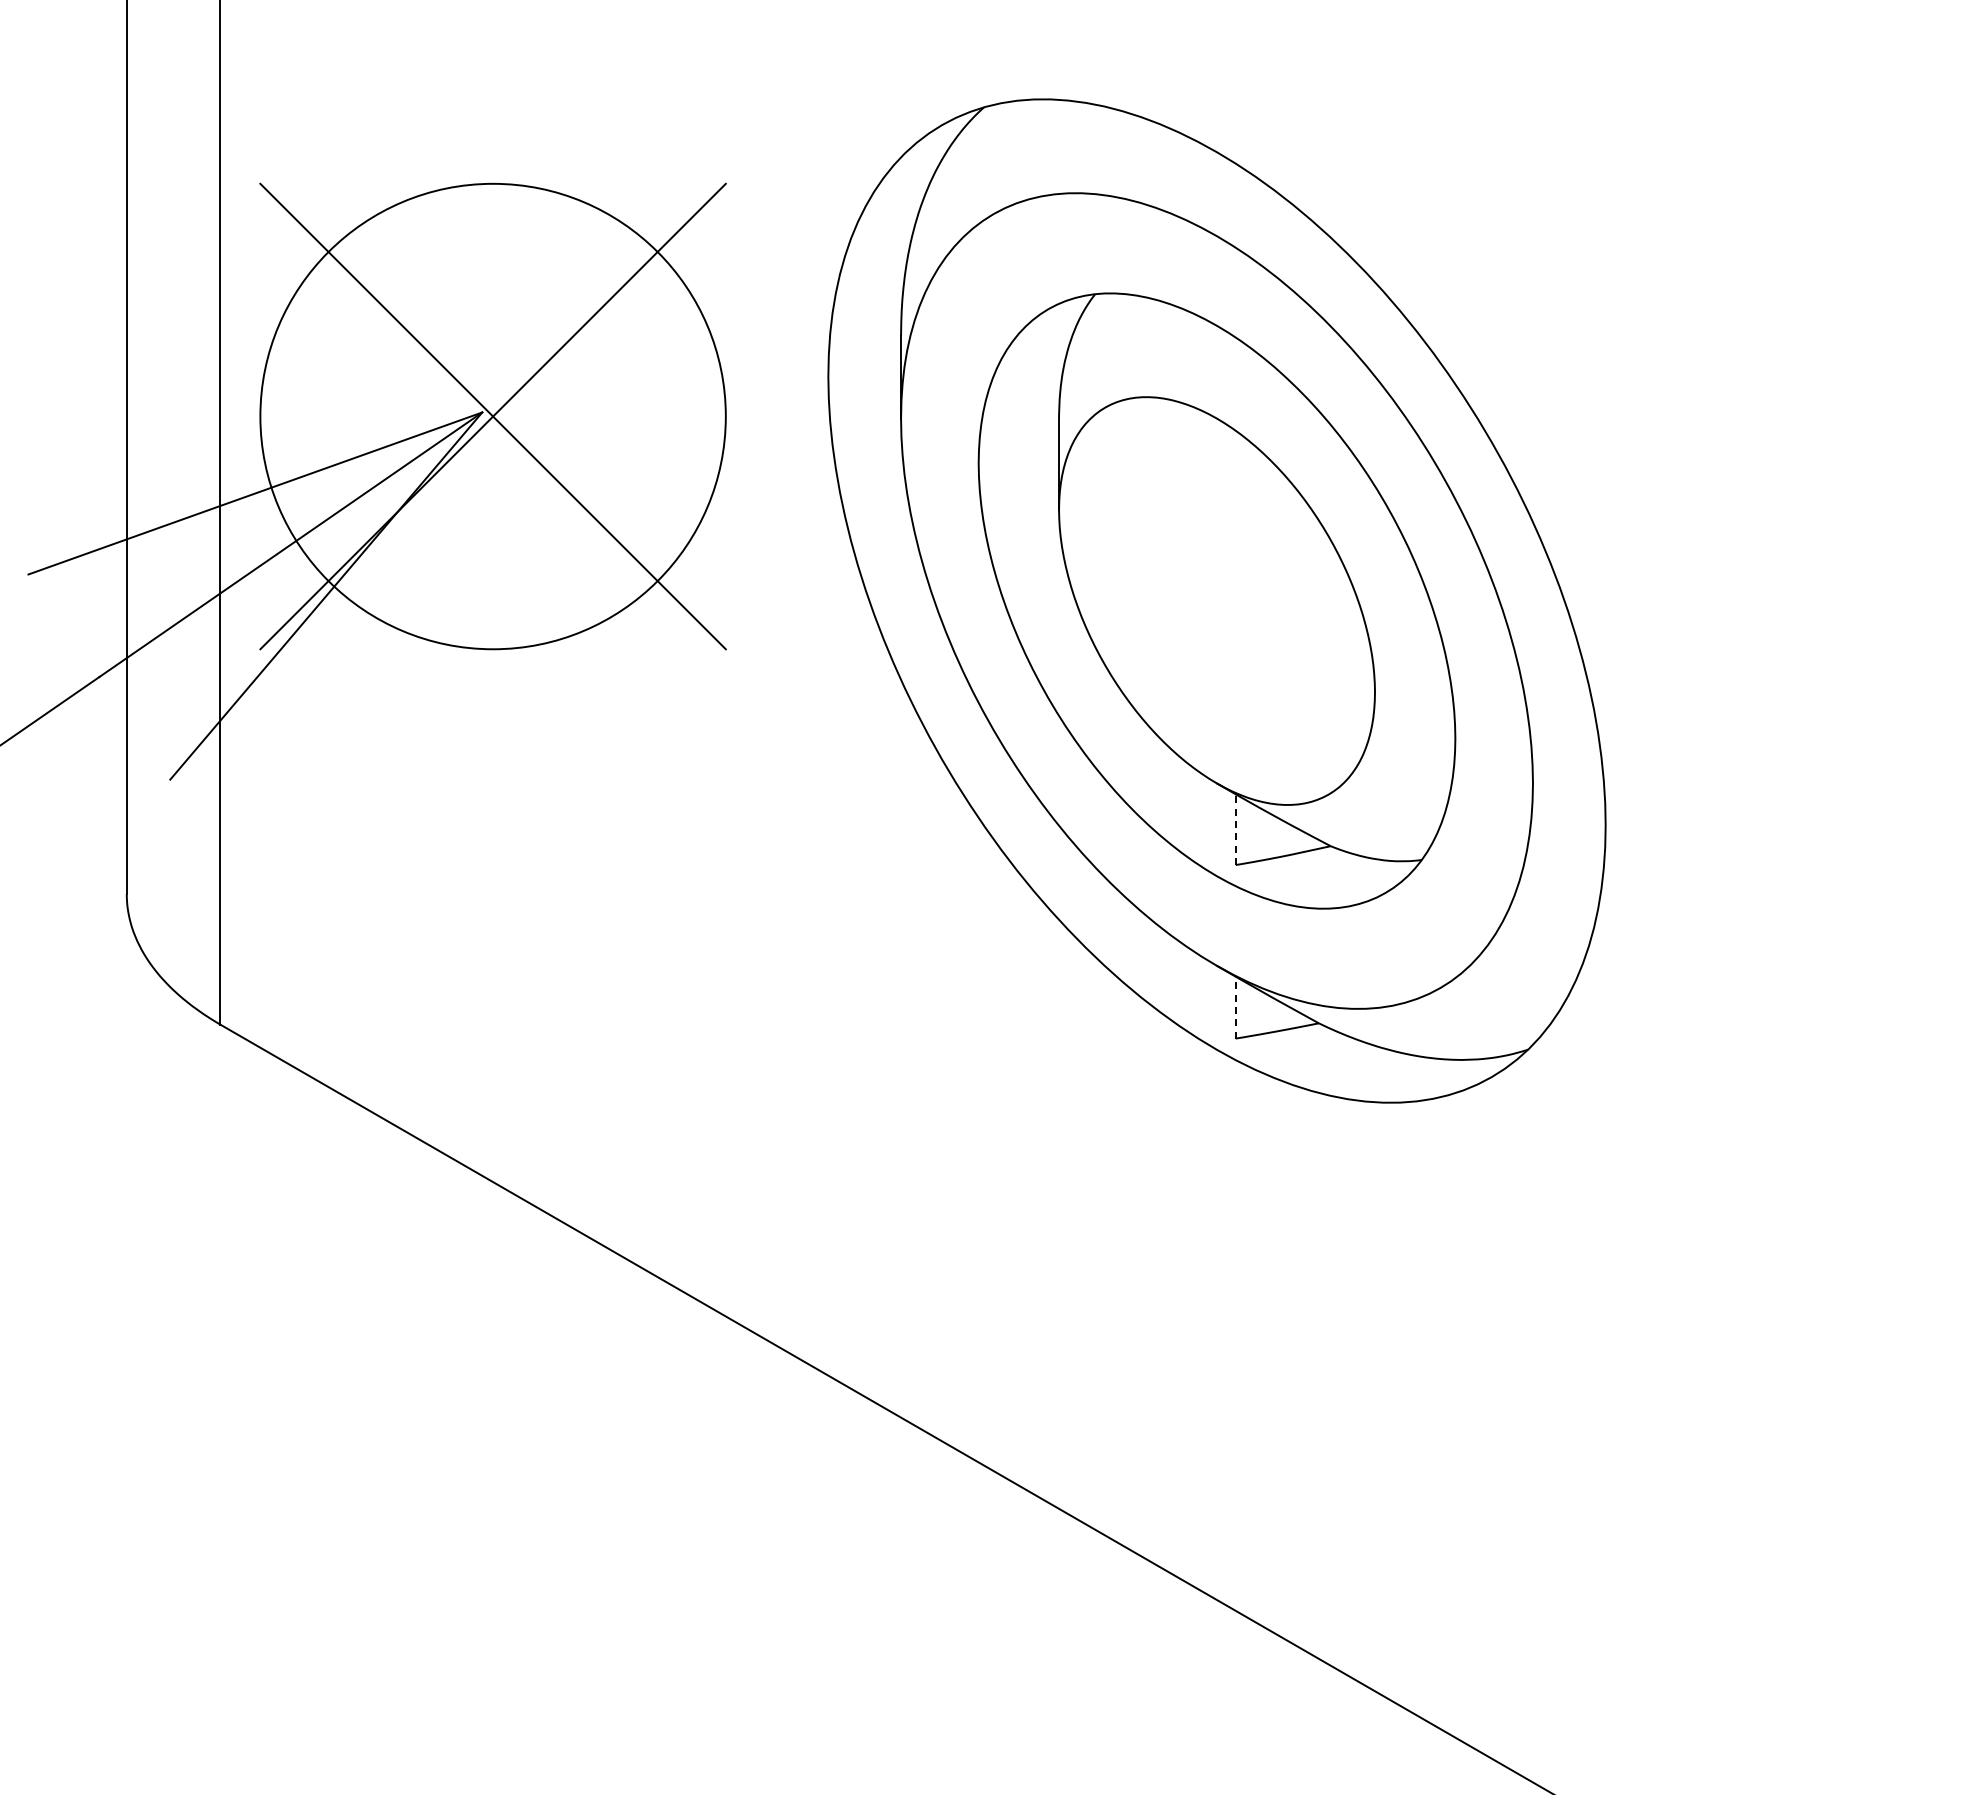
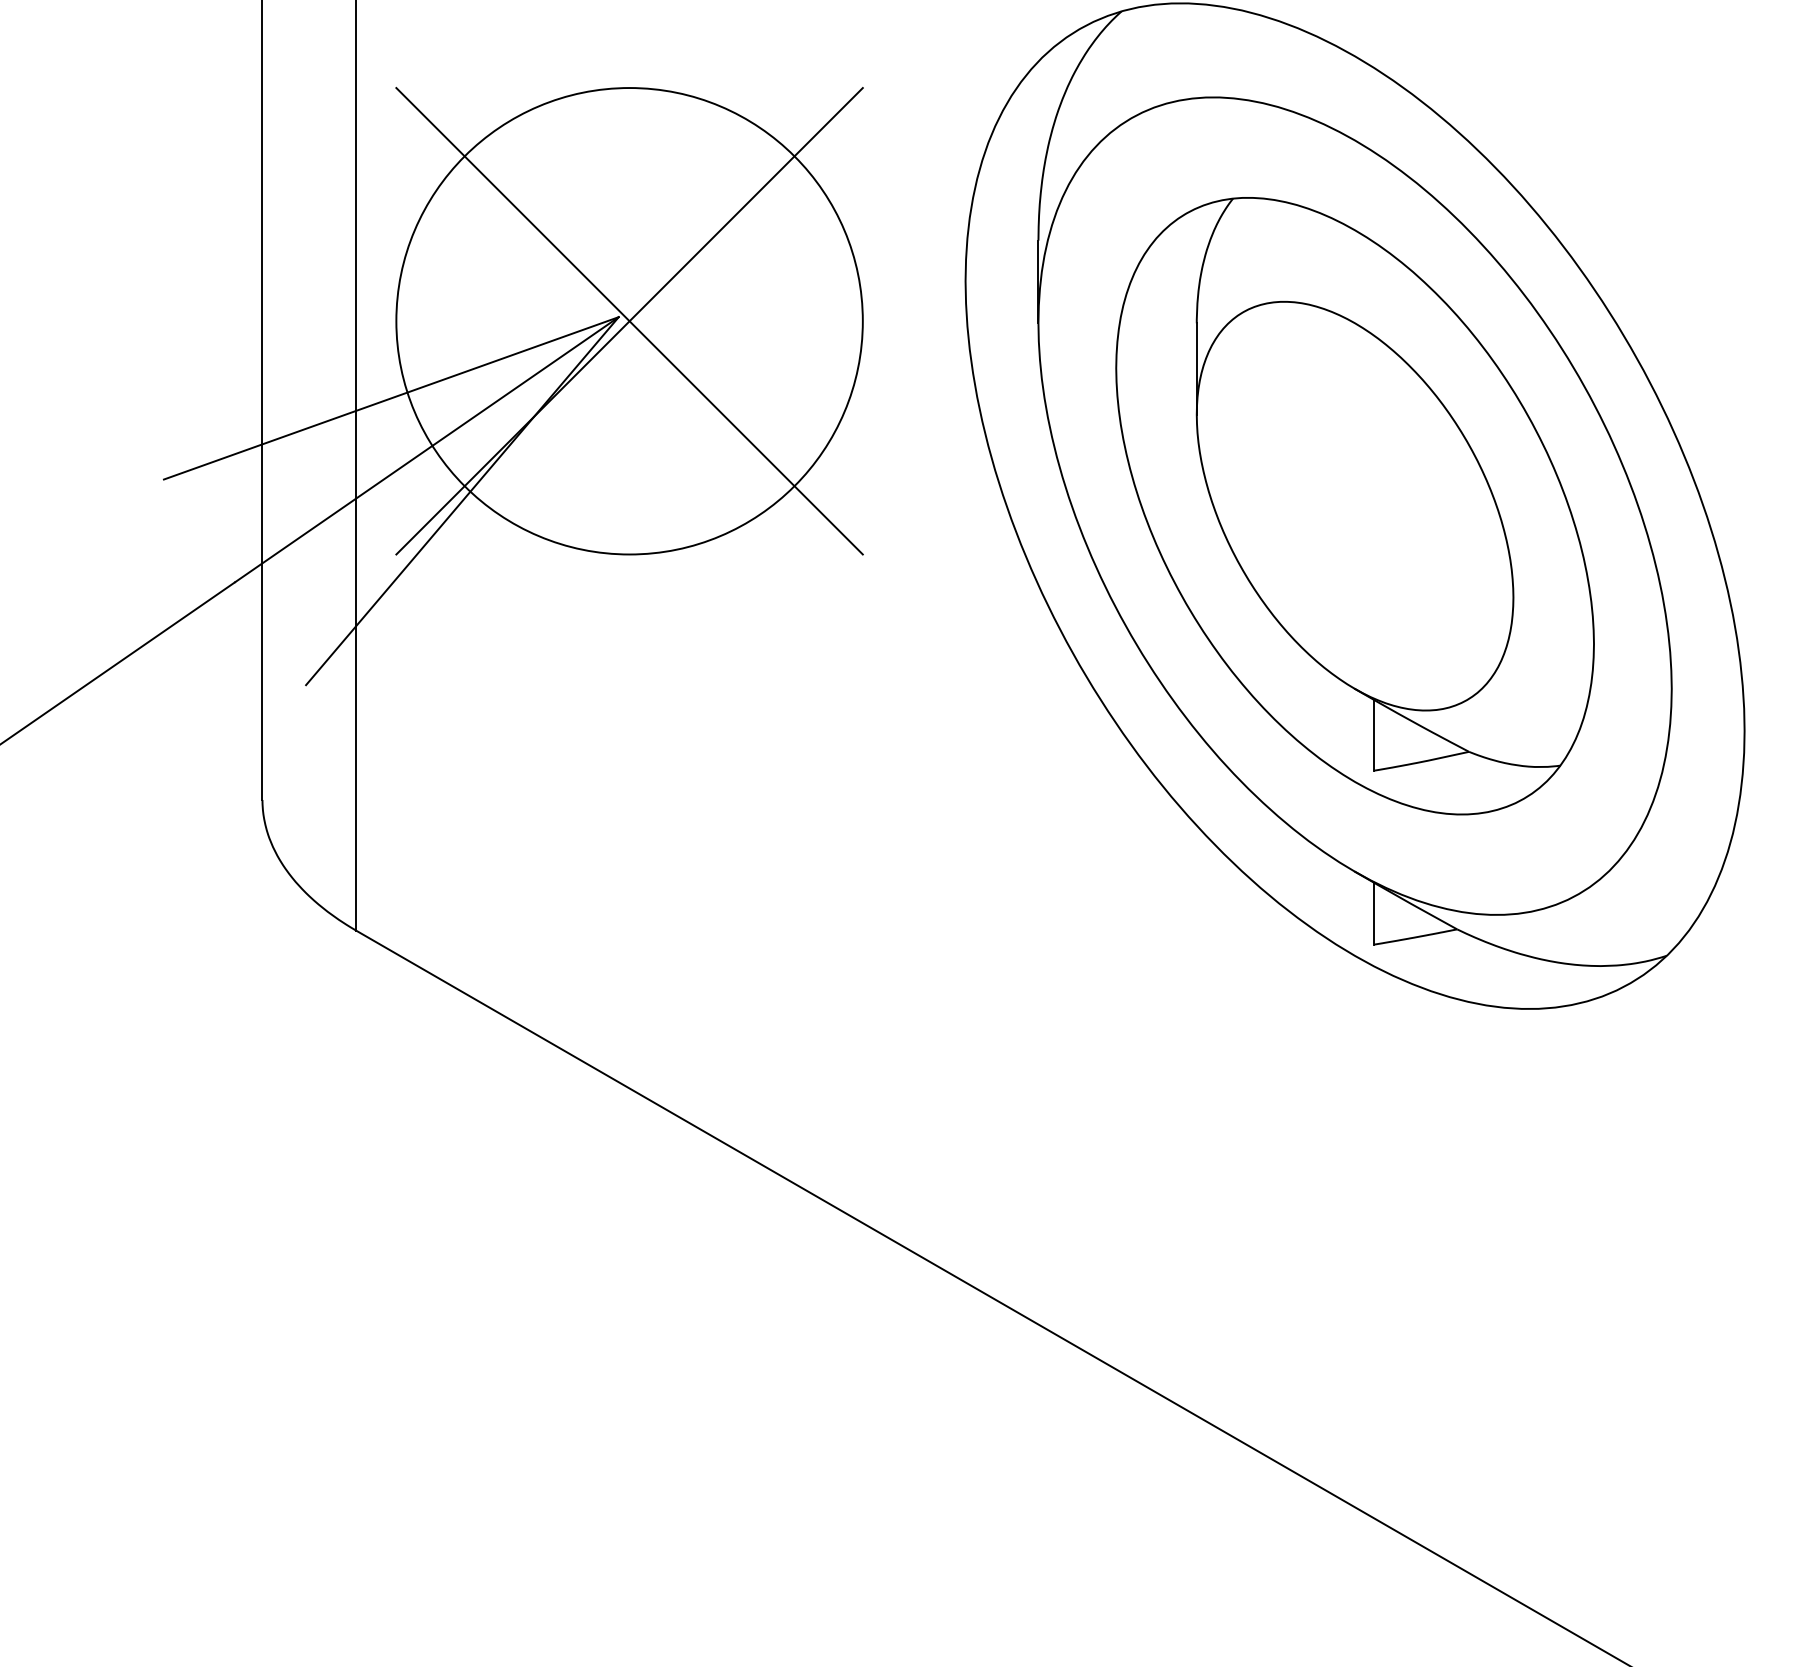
line: (1235, 829) -> (1373, 735), dashed -> solid
line: (1235, 1007) -> (1373, 913), dashed -> solid

